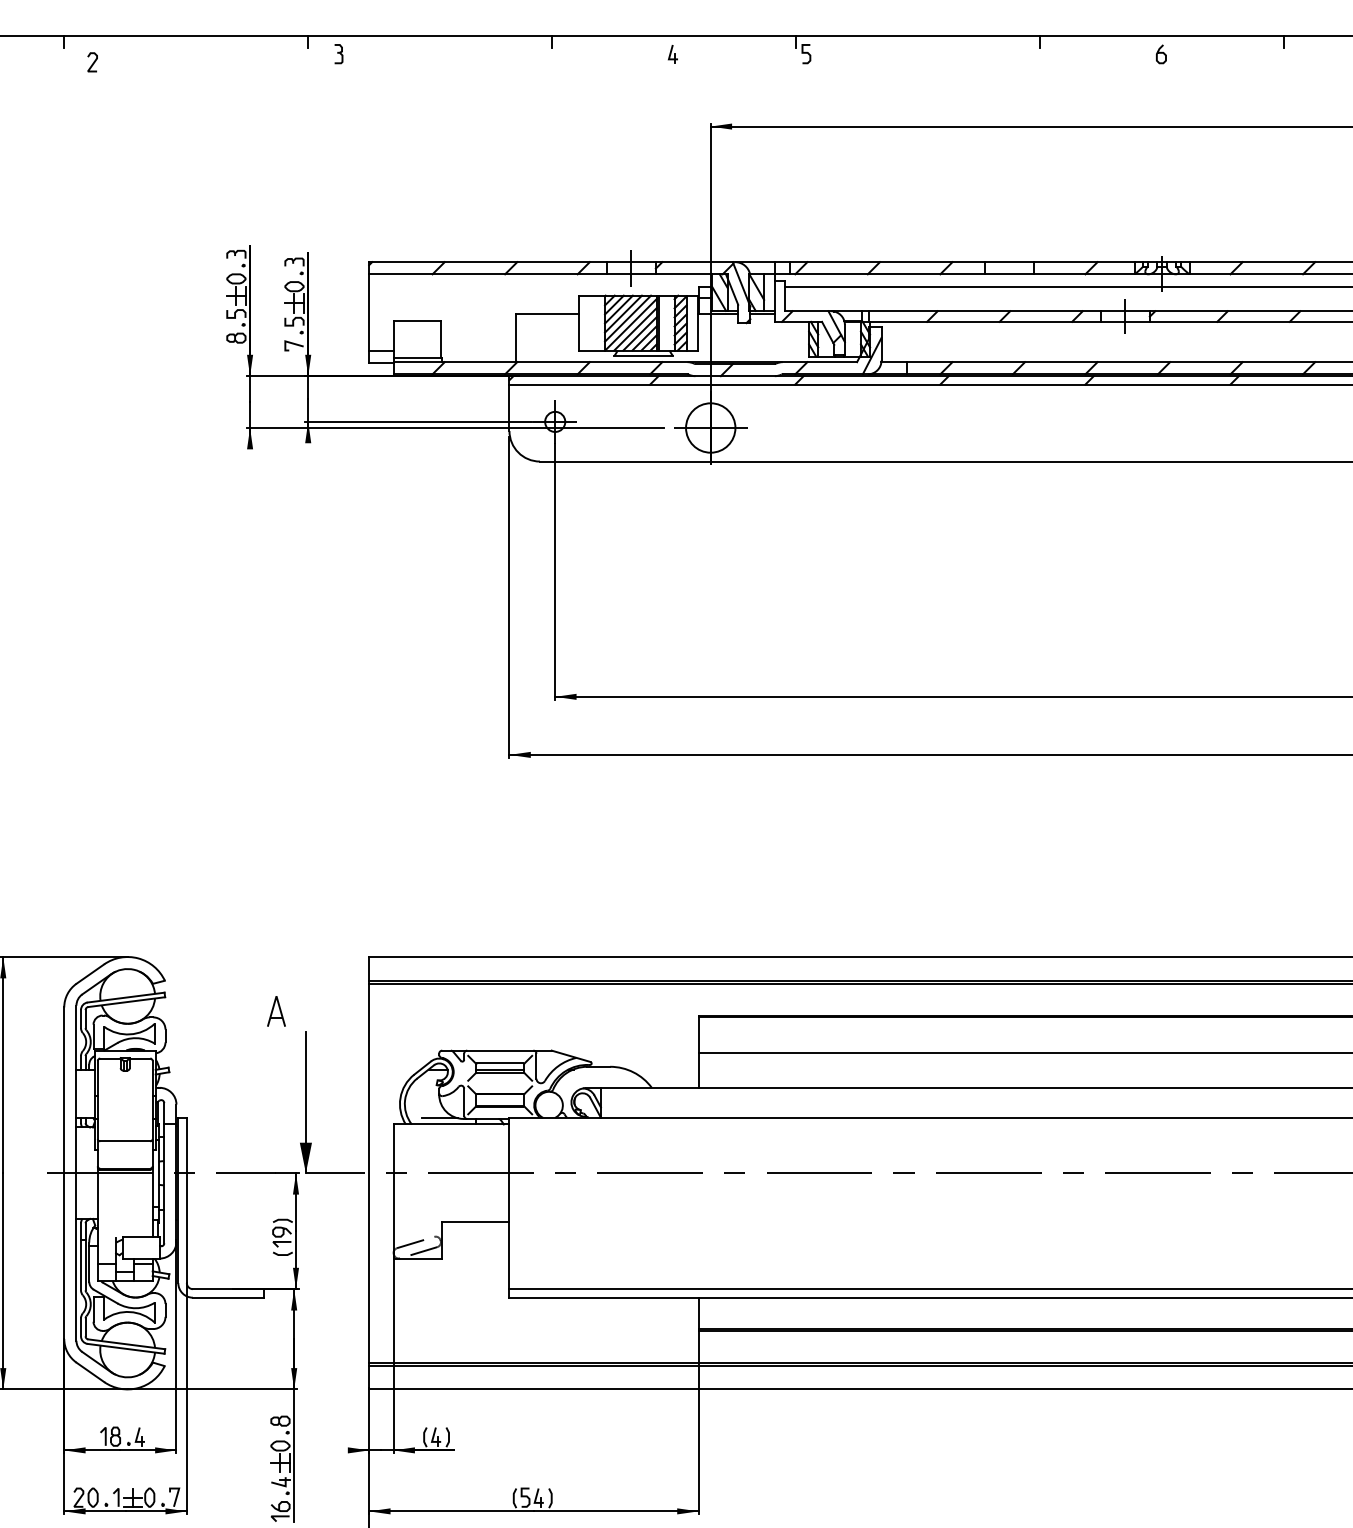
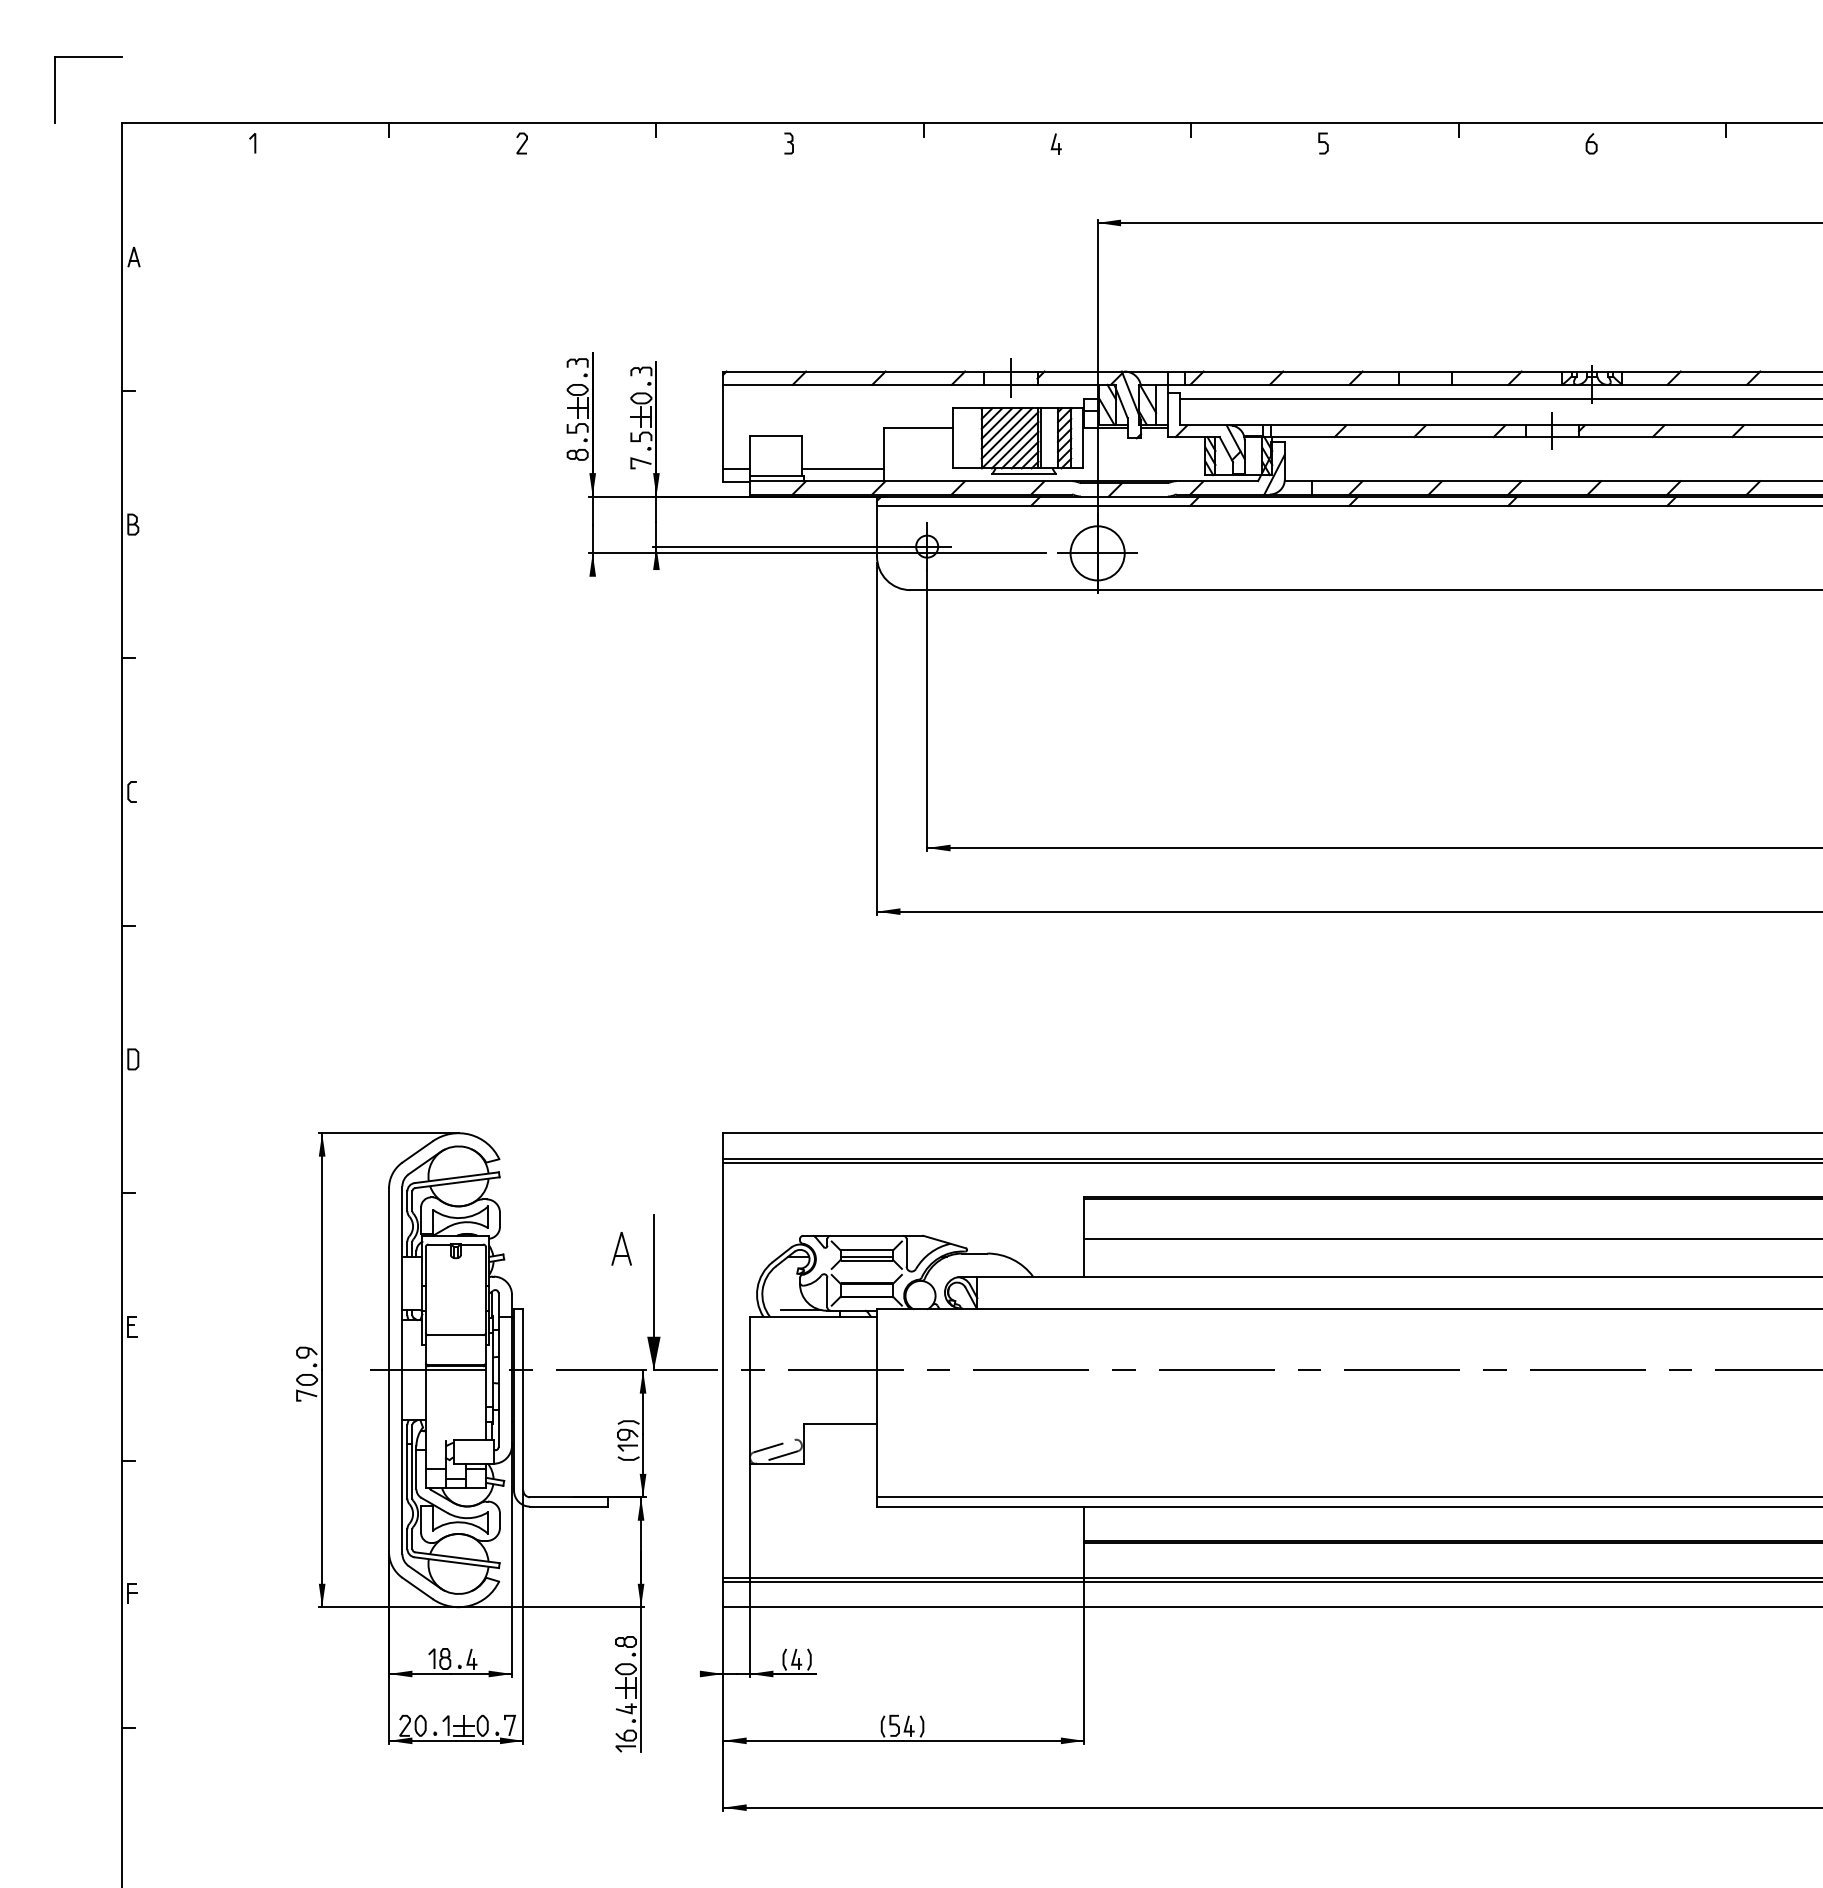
curve: (806, 53) -> (1323, 142), moved
part: (338, 54) -> (788, 143), moved
curve: (92, 62) -> (522, 143), moved
line: (477, 350) -> (842, 468), added
part: (276, 1011) -> (621, 1248), moved

